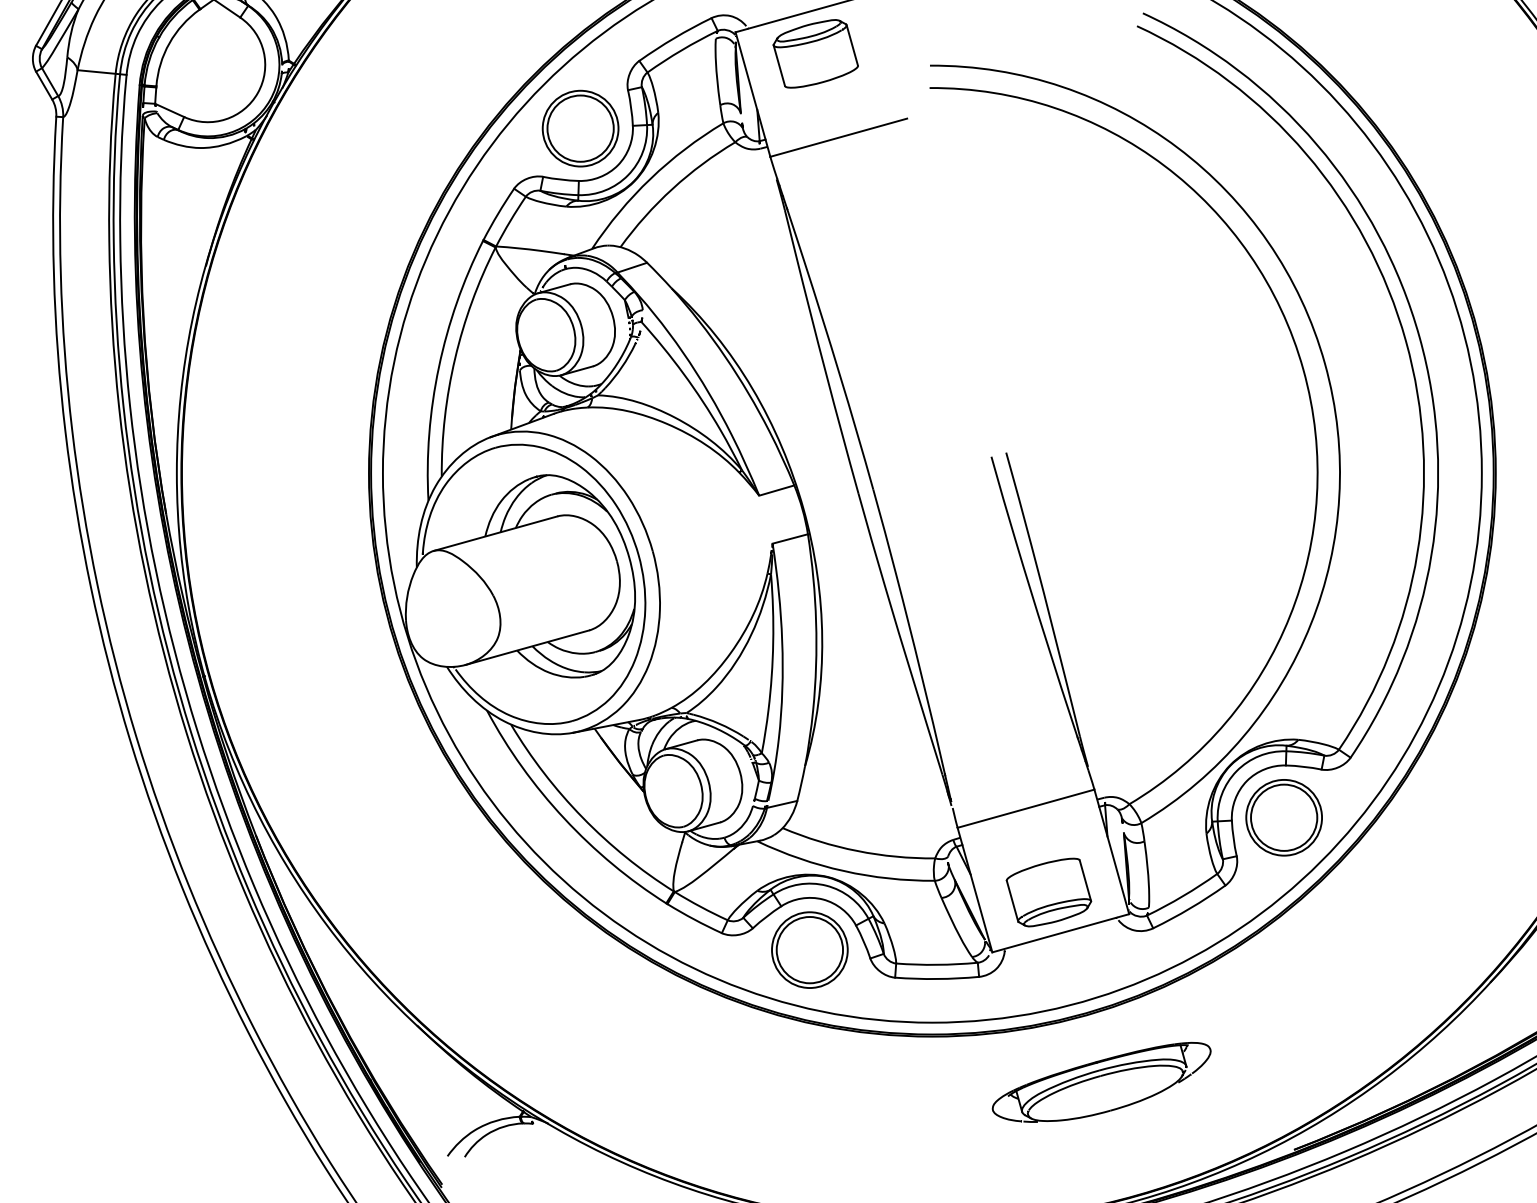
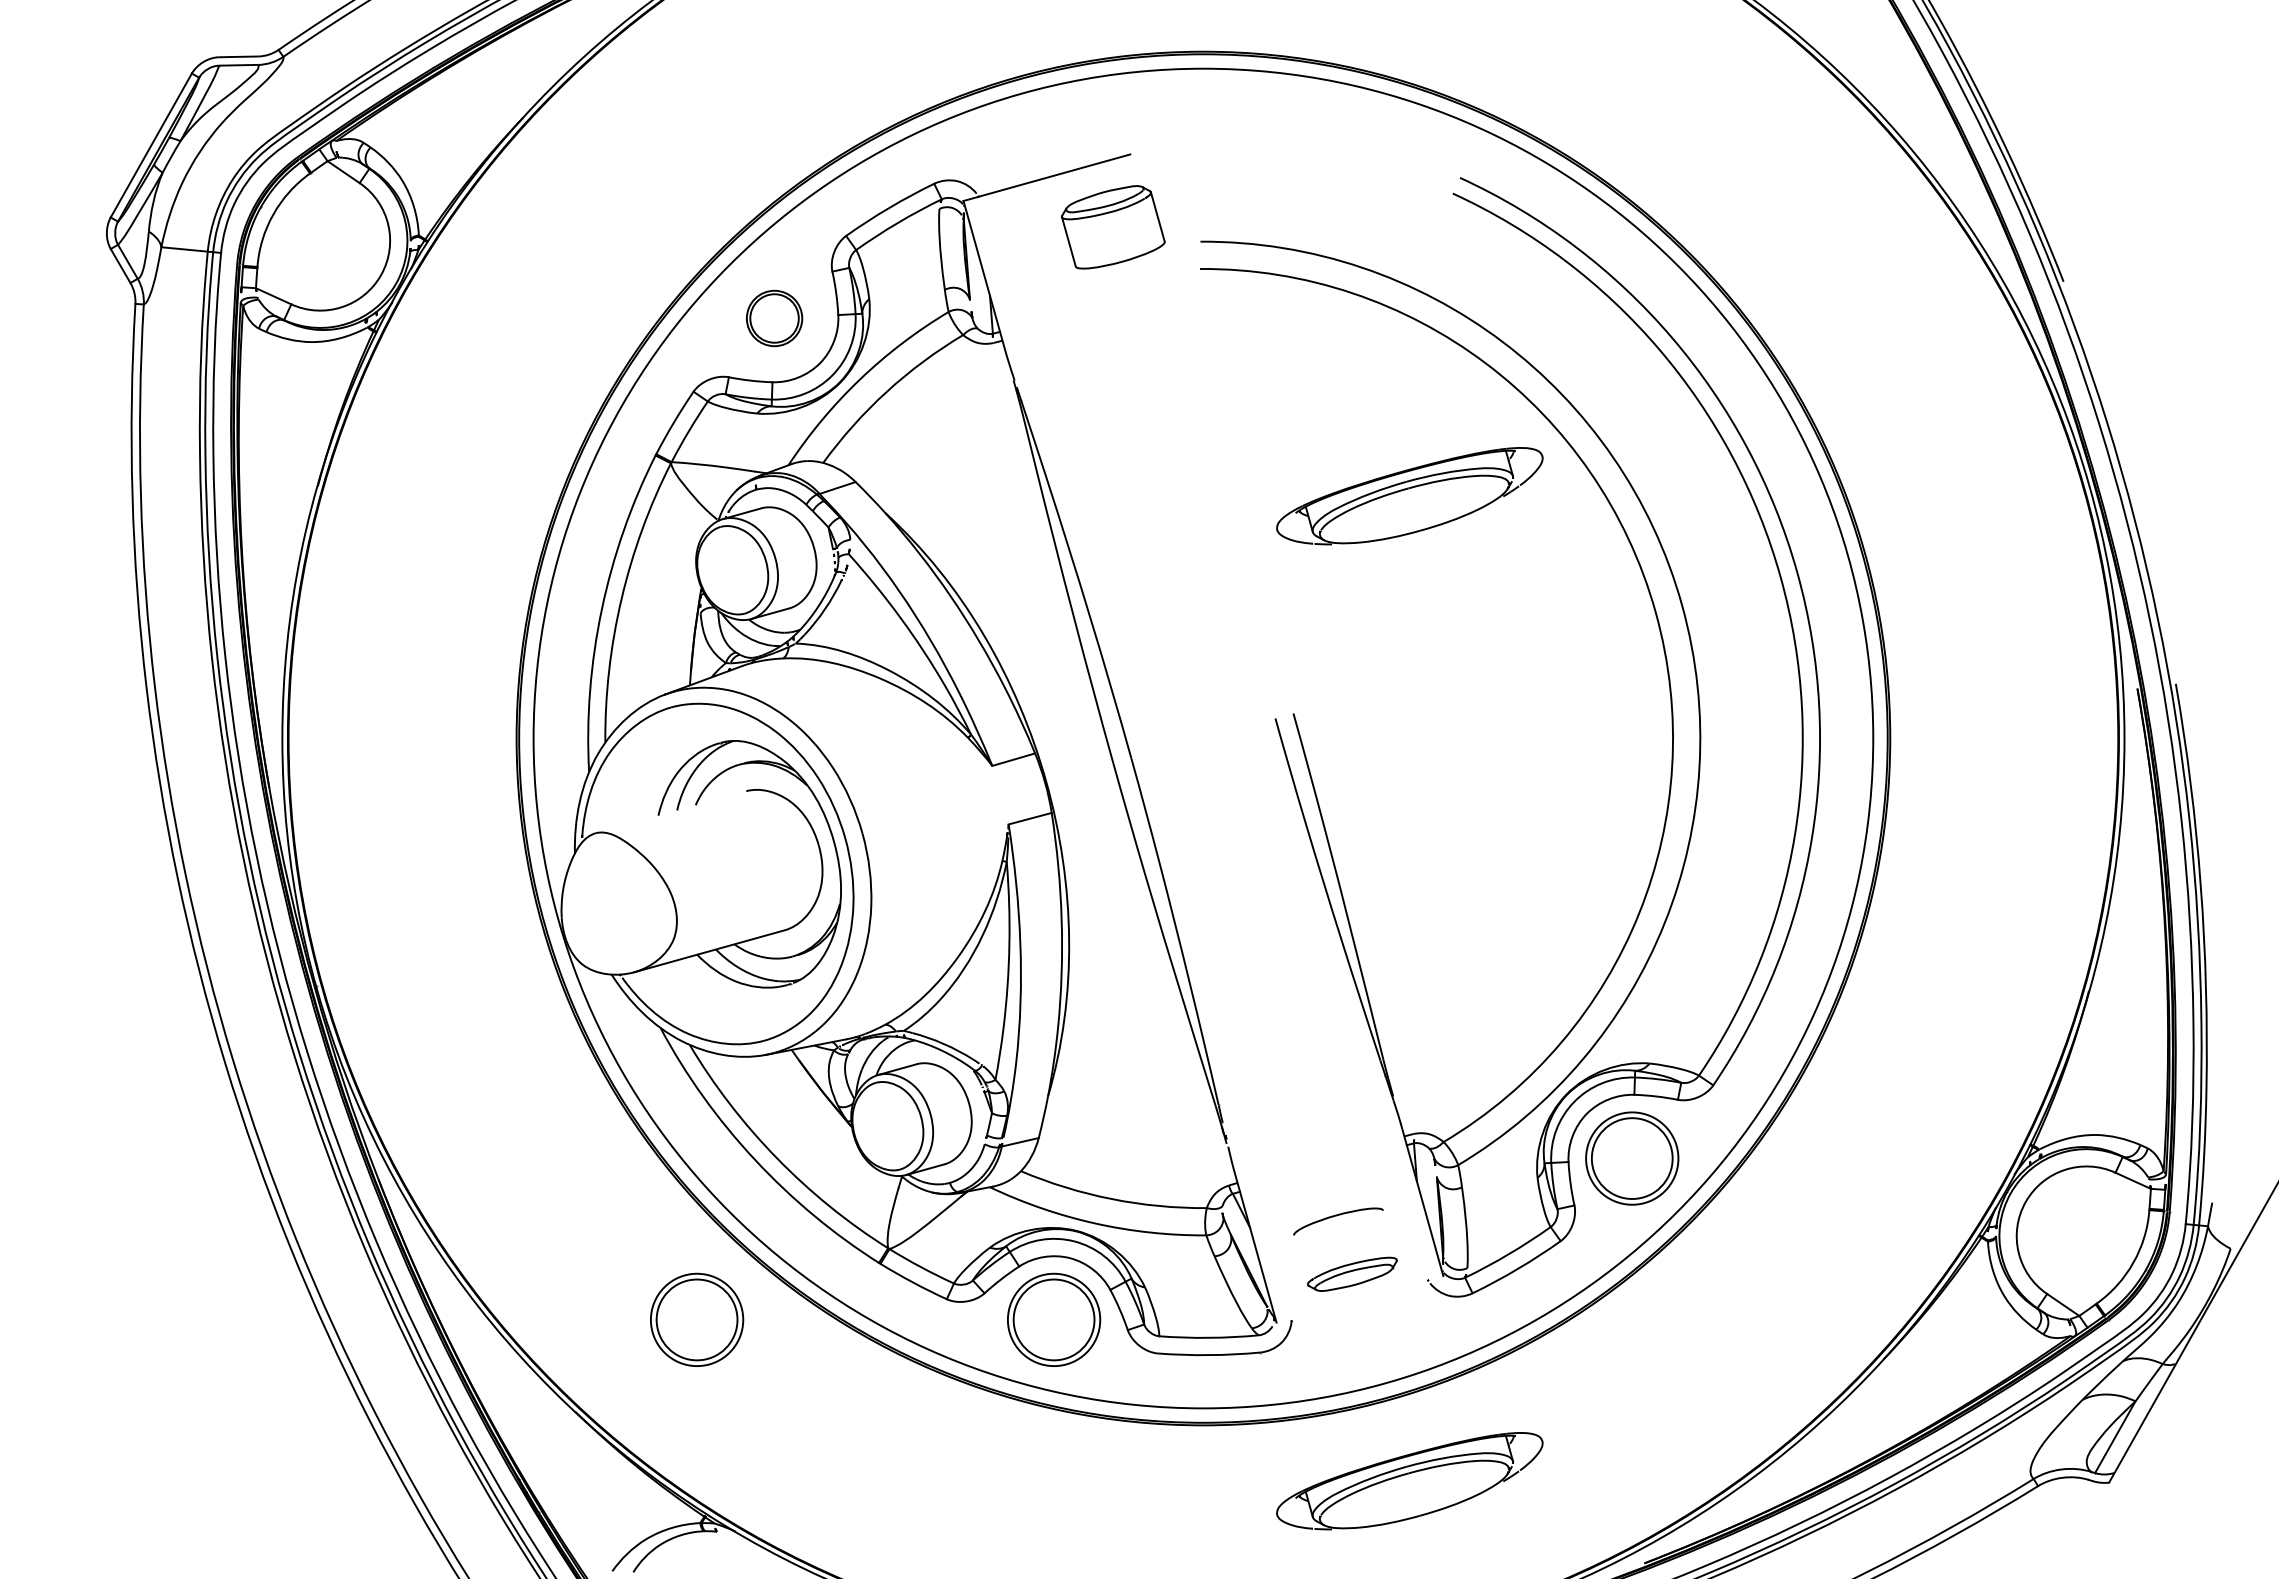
part: (815, 54) -> (1113, 227), moved
part: (580, 128) -> (774, 318), size x0.6
line: (838, 137) -> (1088, 329), removed
part: (1101, 274) -> (1409, 496), added
line: (495, 533) -> (670, 812), removed
line: (1025, 808) -> (1317, 1147), removed
line: (1085, 880) -> (1389, 1234), removed
line: (1012, 900) -> (1300, 1259), removed
line: (1060, 933) -> (1359, 1299), removed
part: (517, 949) -> (697, 1319), added

